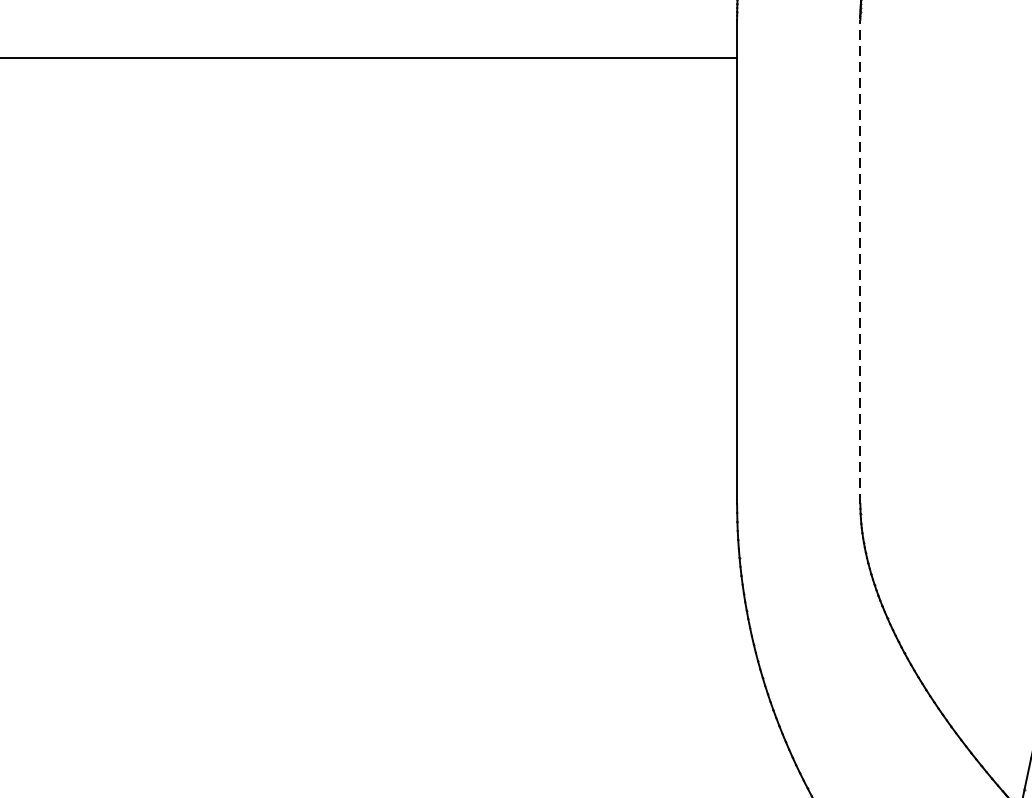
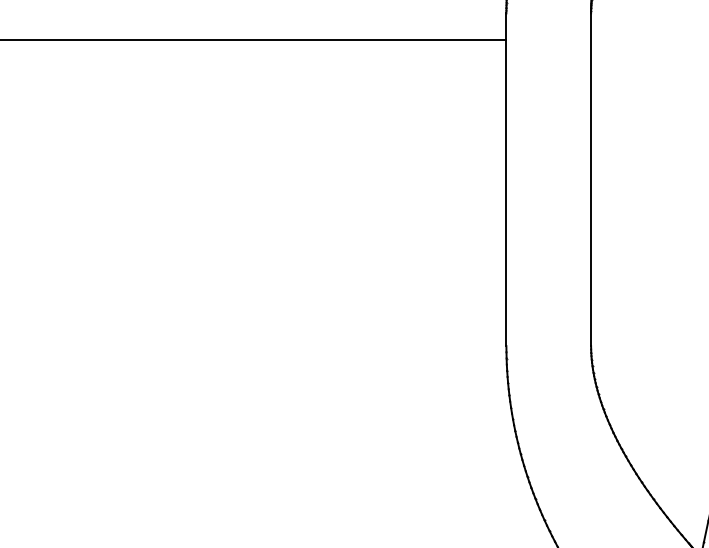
line: (860, 261) -> (591, 179), dashed -> solid

